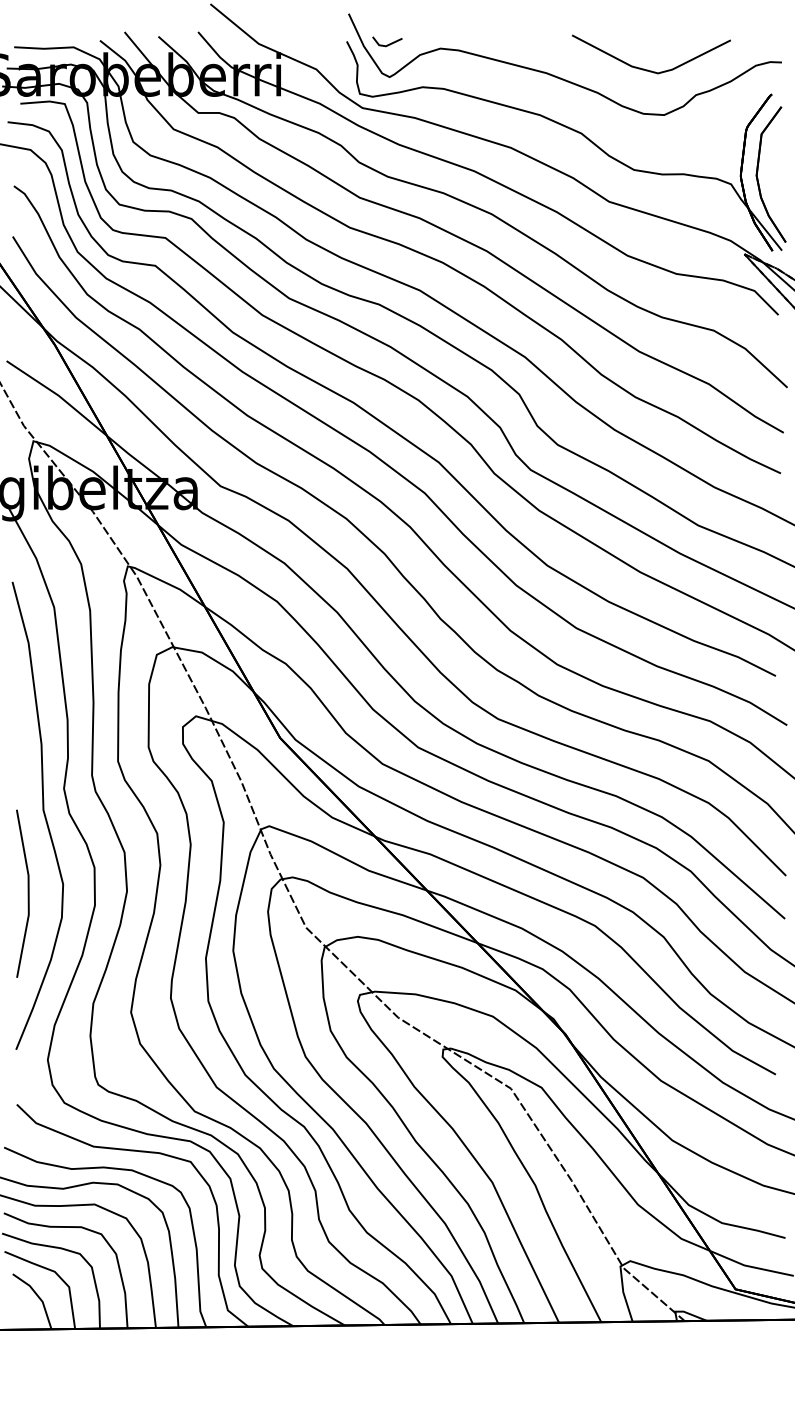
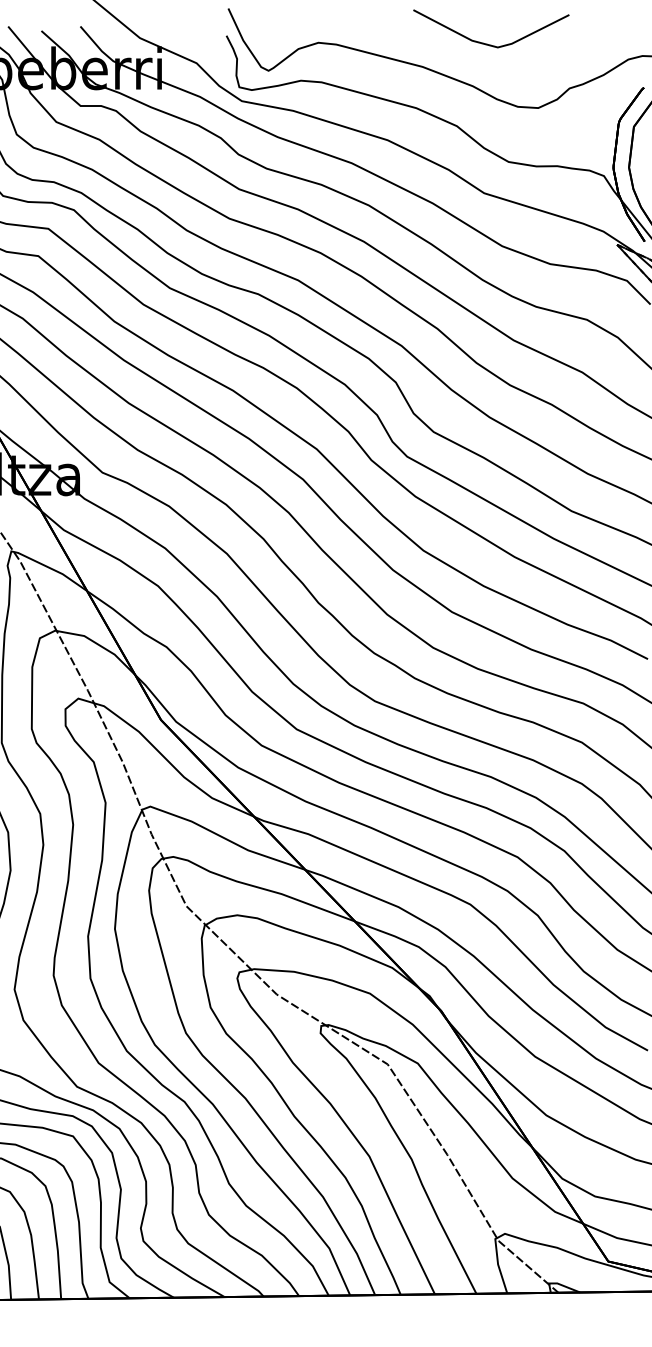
line: (389, 43) -> (268, 37), removed
line: (647, 69) -> (487, 43), moved

